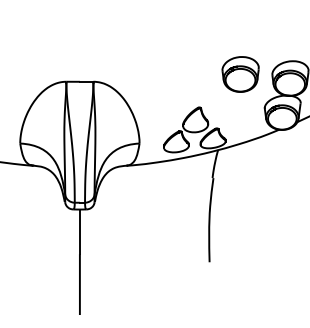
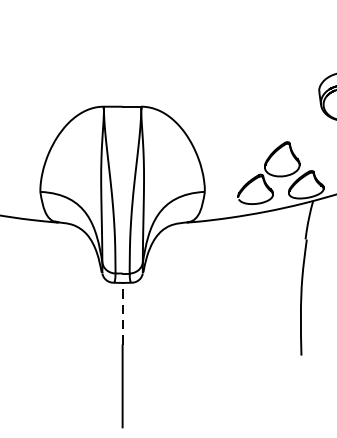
line: (79, 231) -> (122, 313), solid -> dashed

